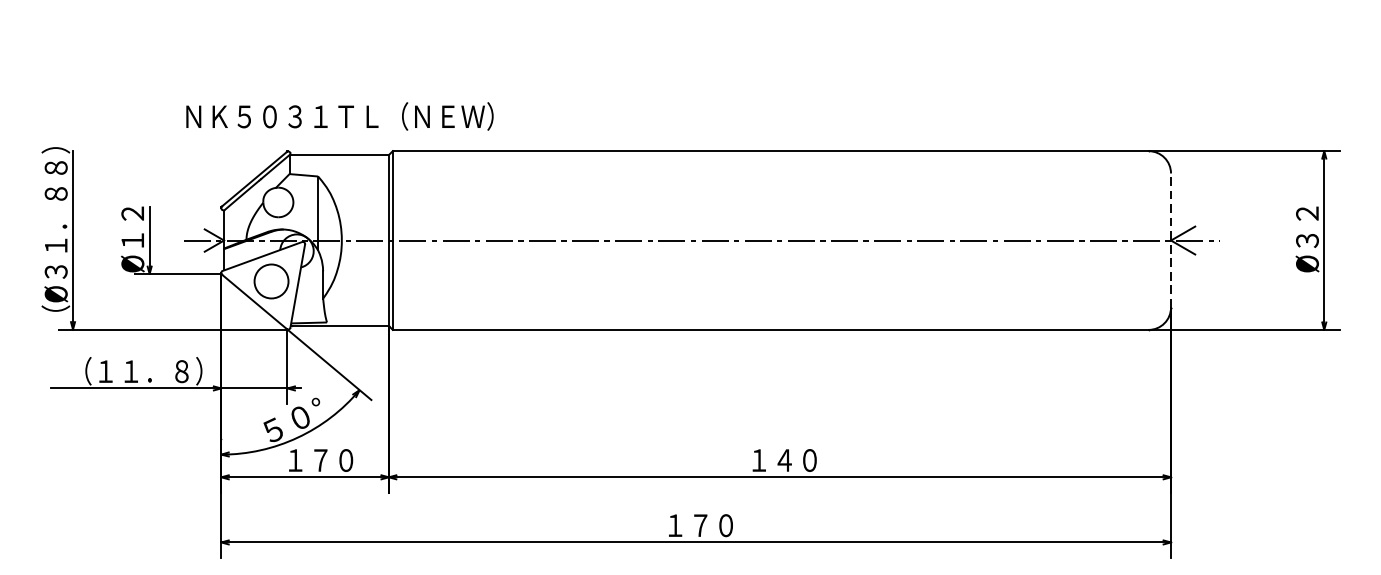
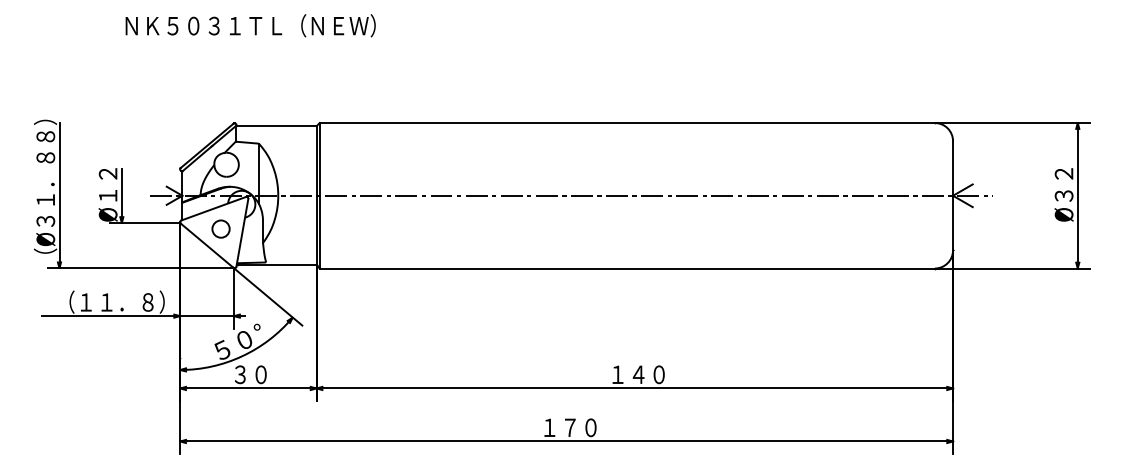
text: (339, 116) -> (250, 25), moved
line: (1171, 240) -> (953, 195), dashed -> solid
circle: (270, 280) -> (220, 228), size x0.62
text: (321, 460) -> (261, 374), １７０ -> ３０

